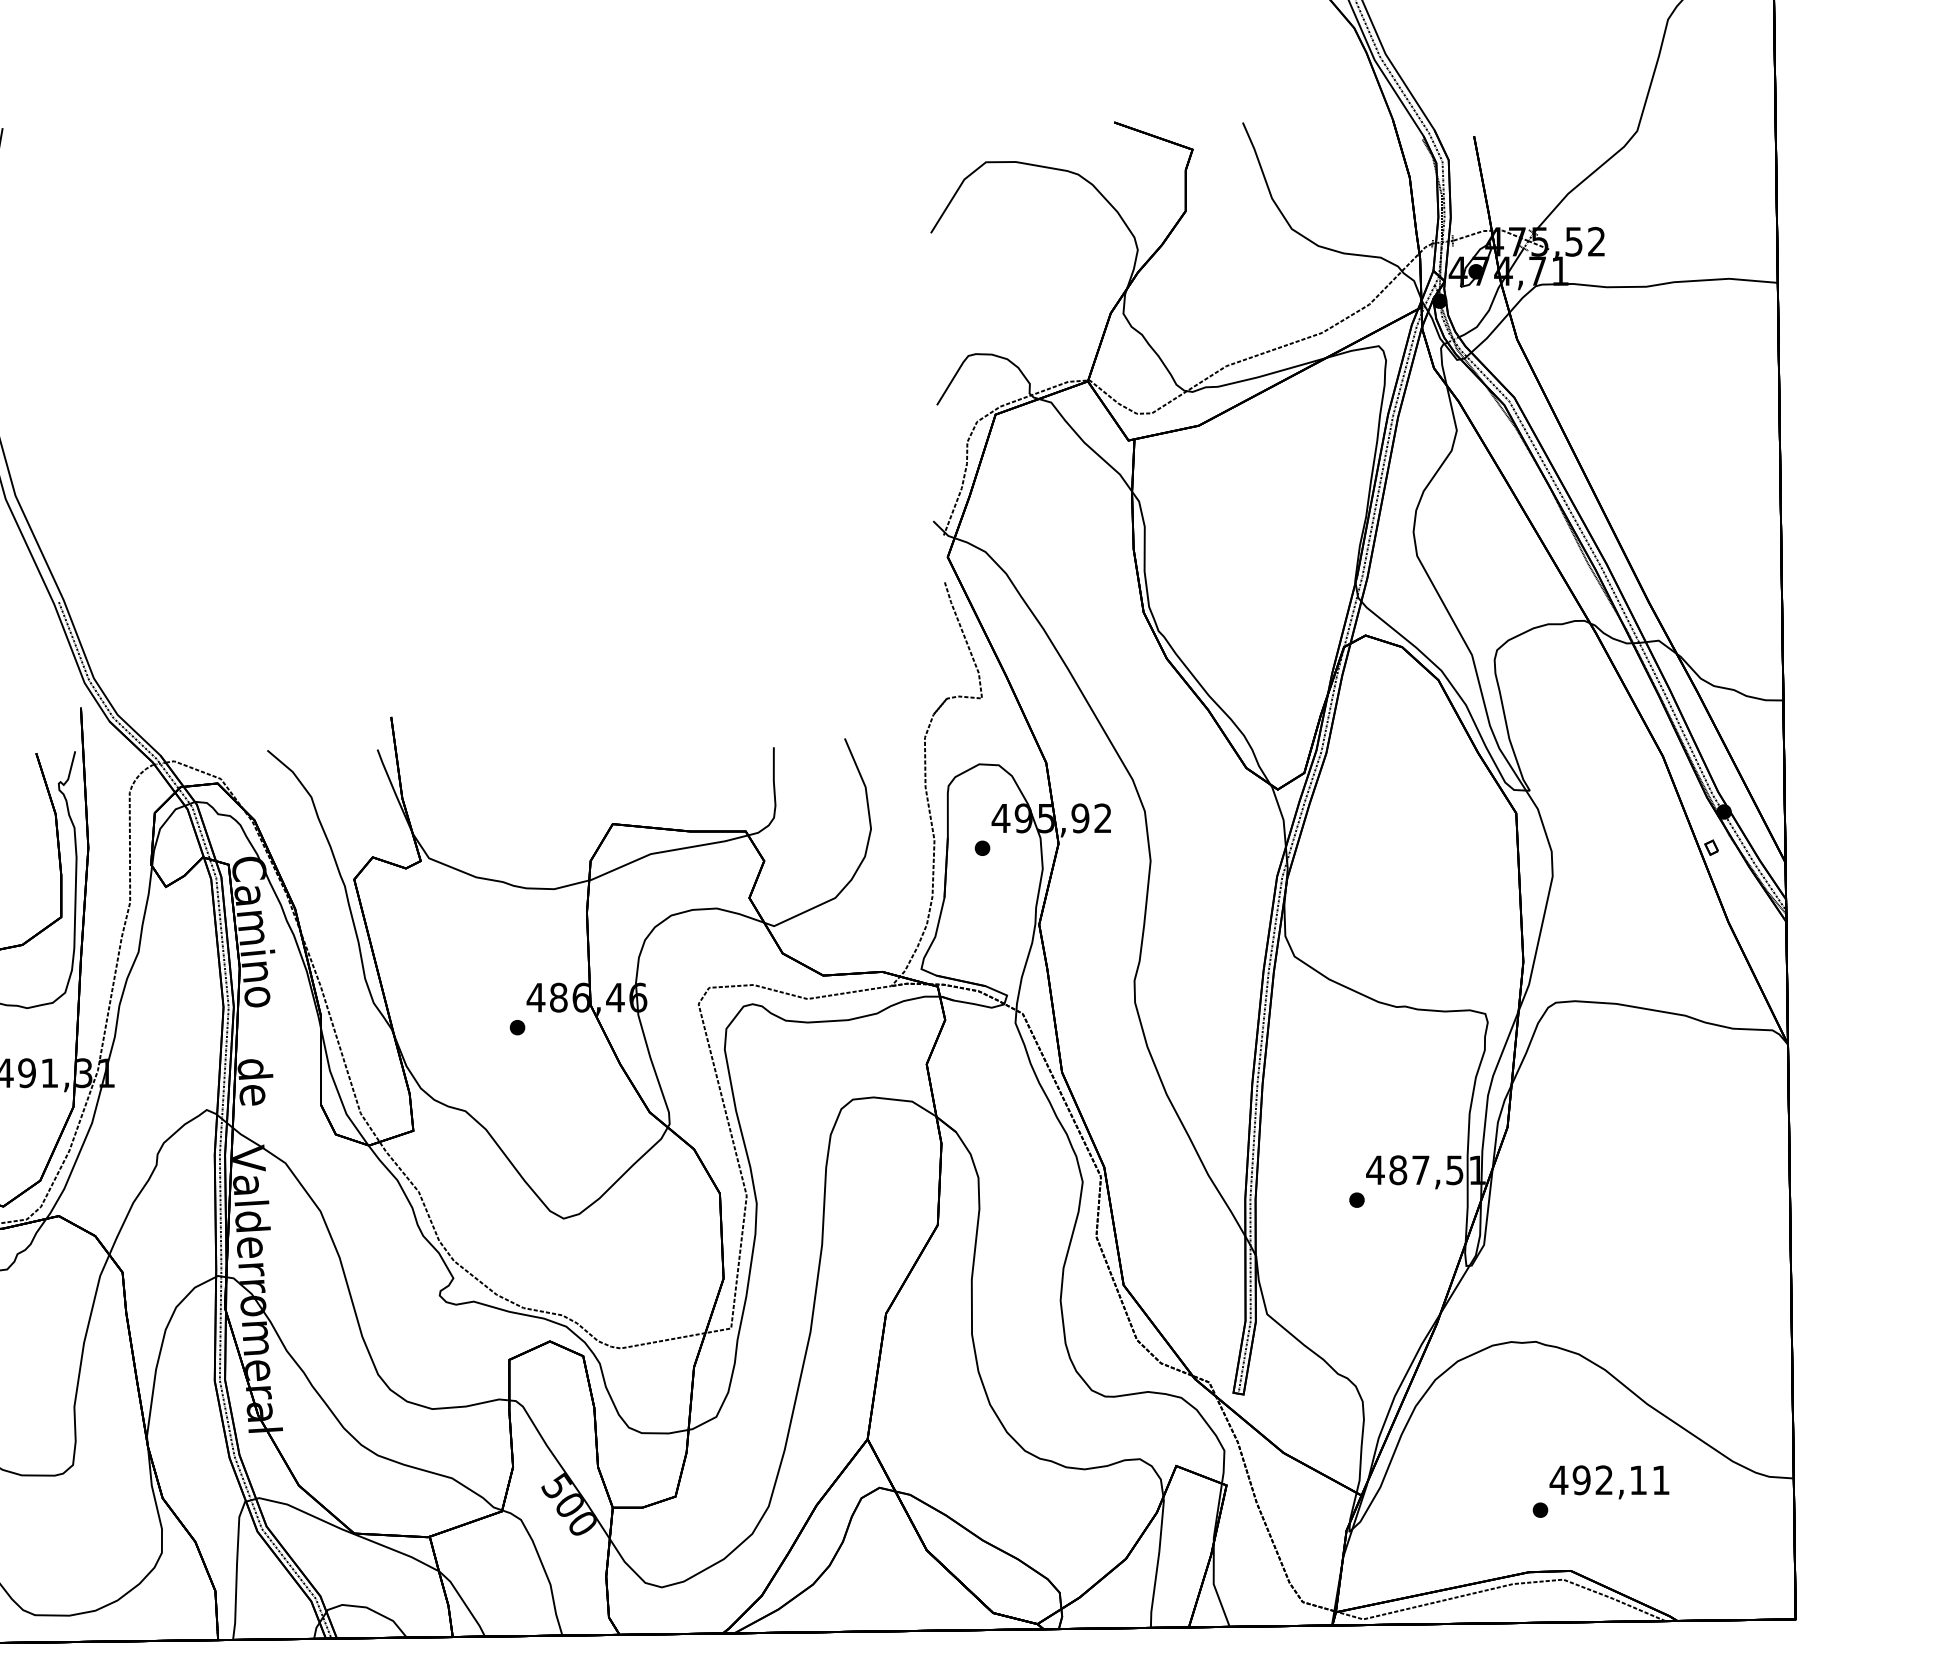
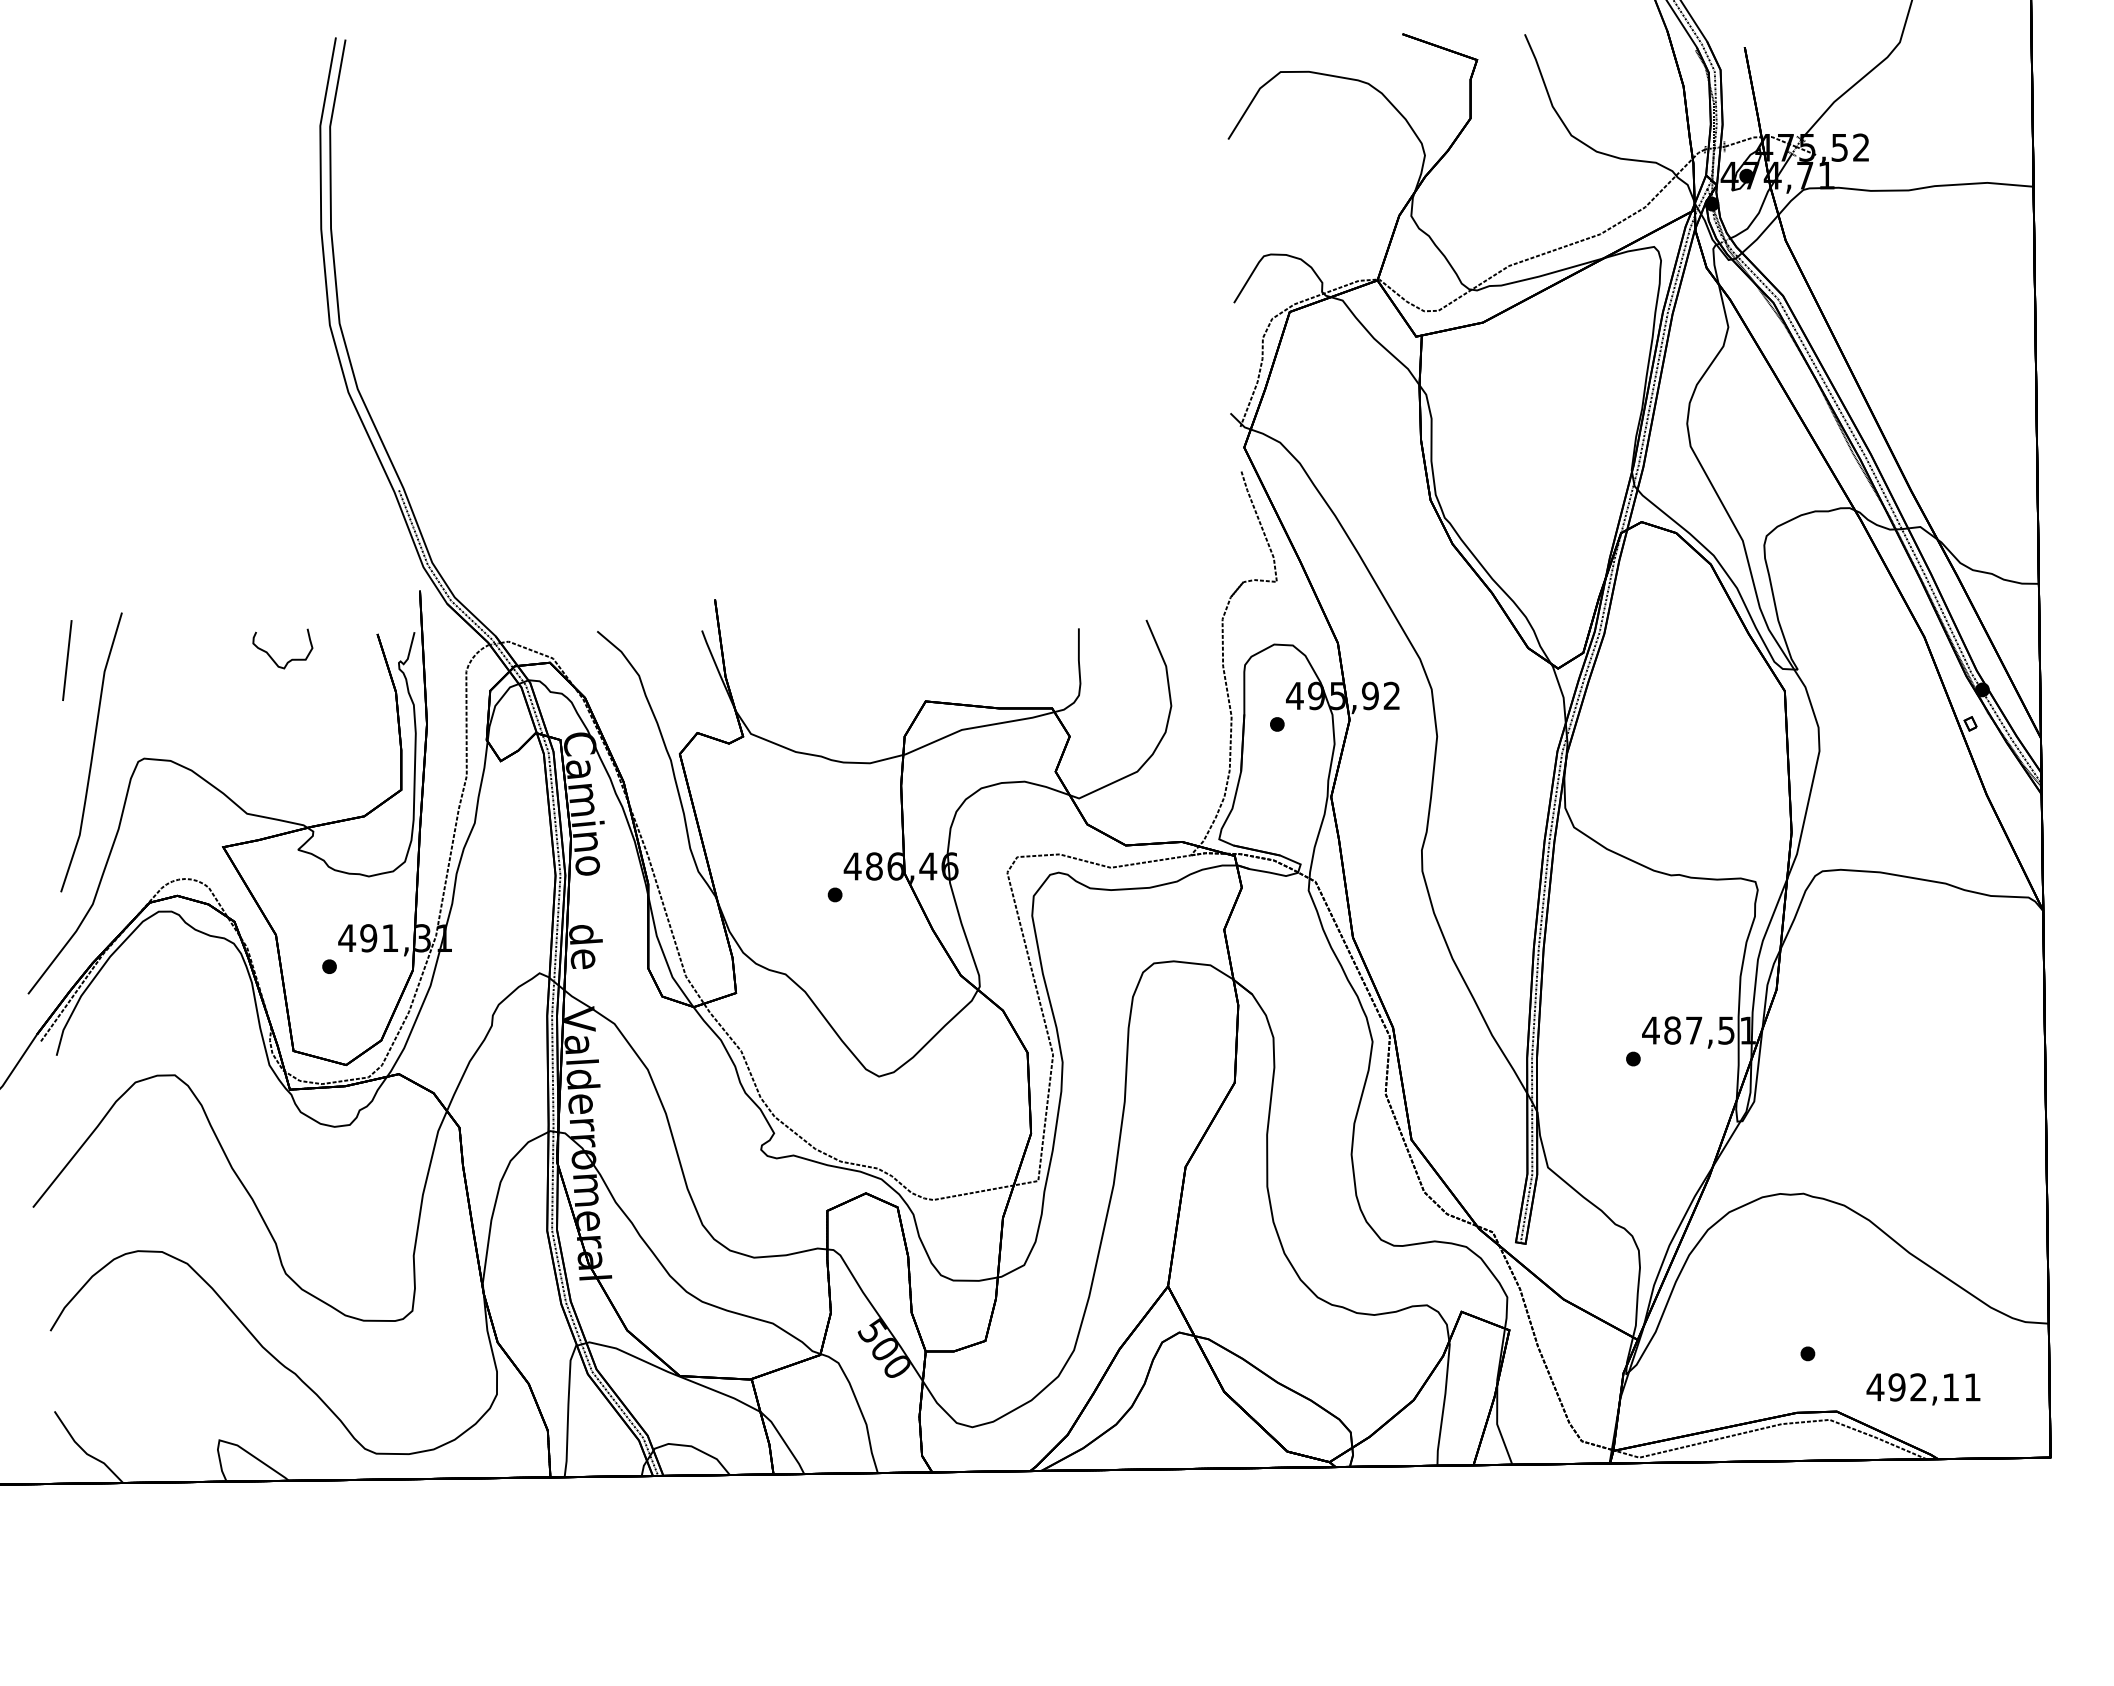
text: (1609, 1482) -> (1923, 1389), moved

